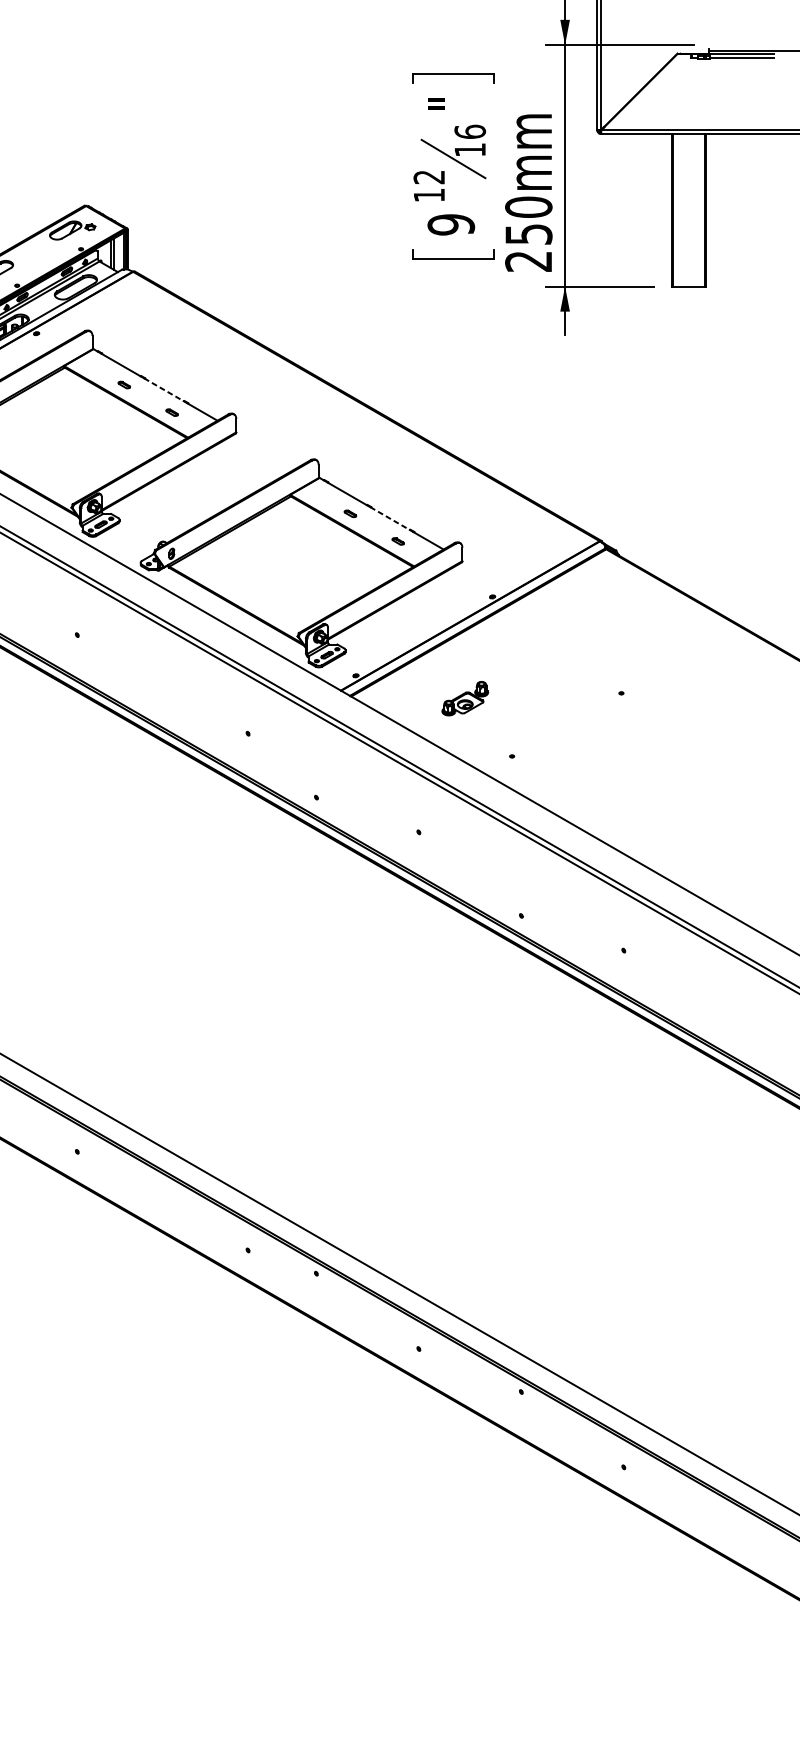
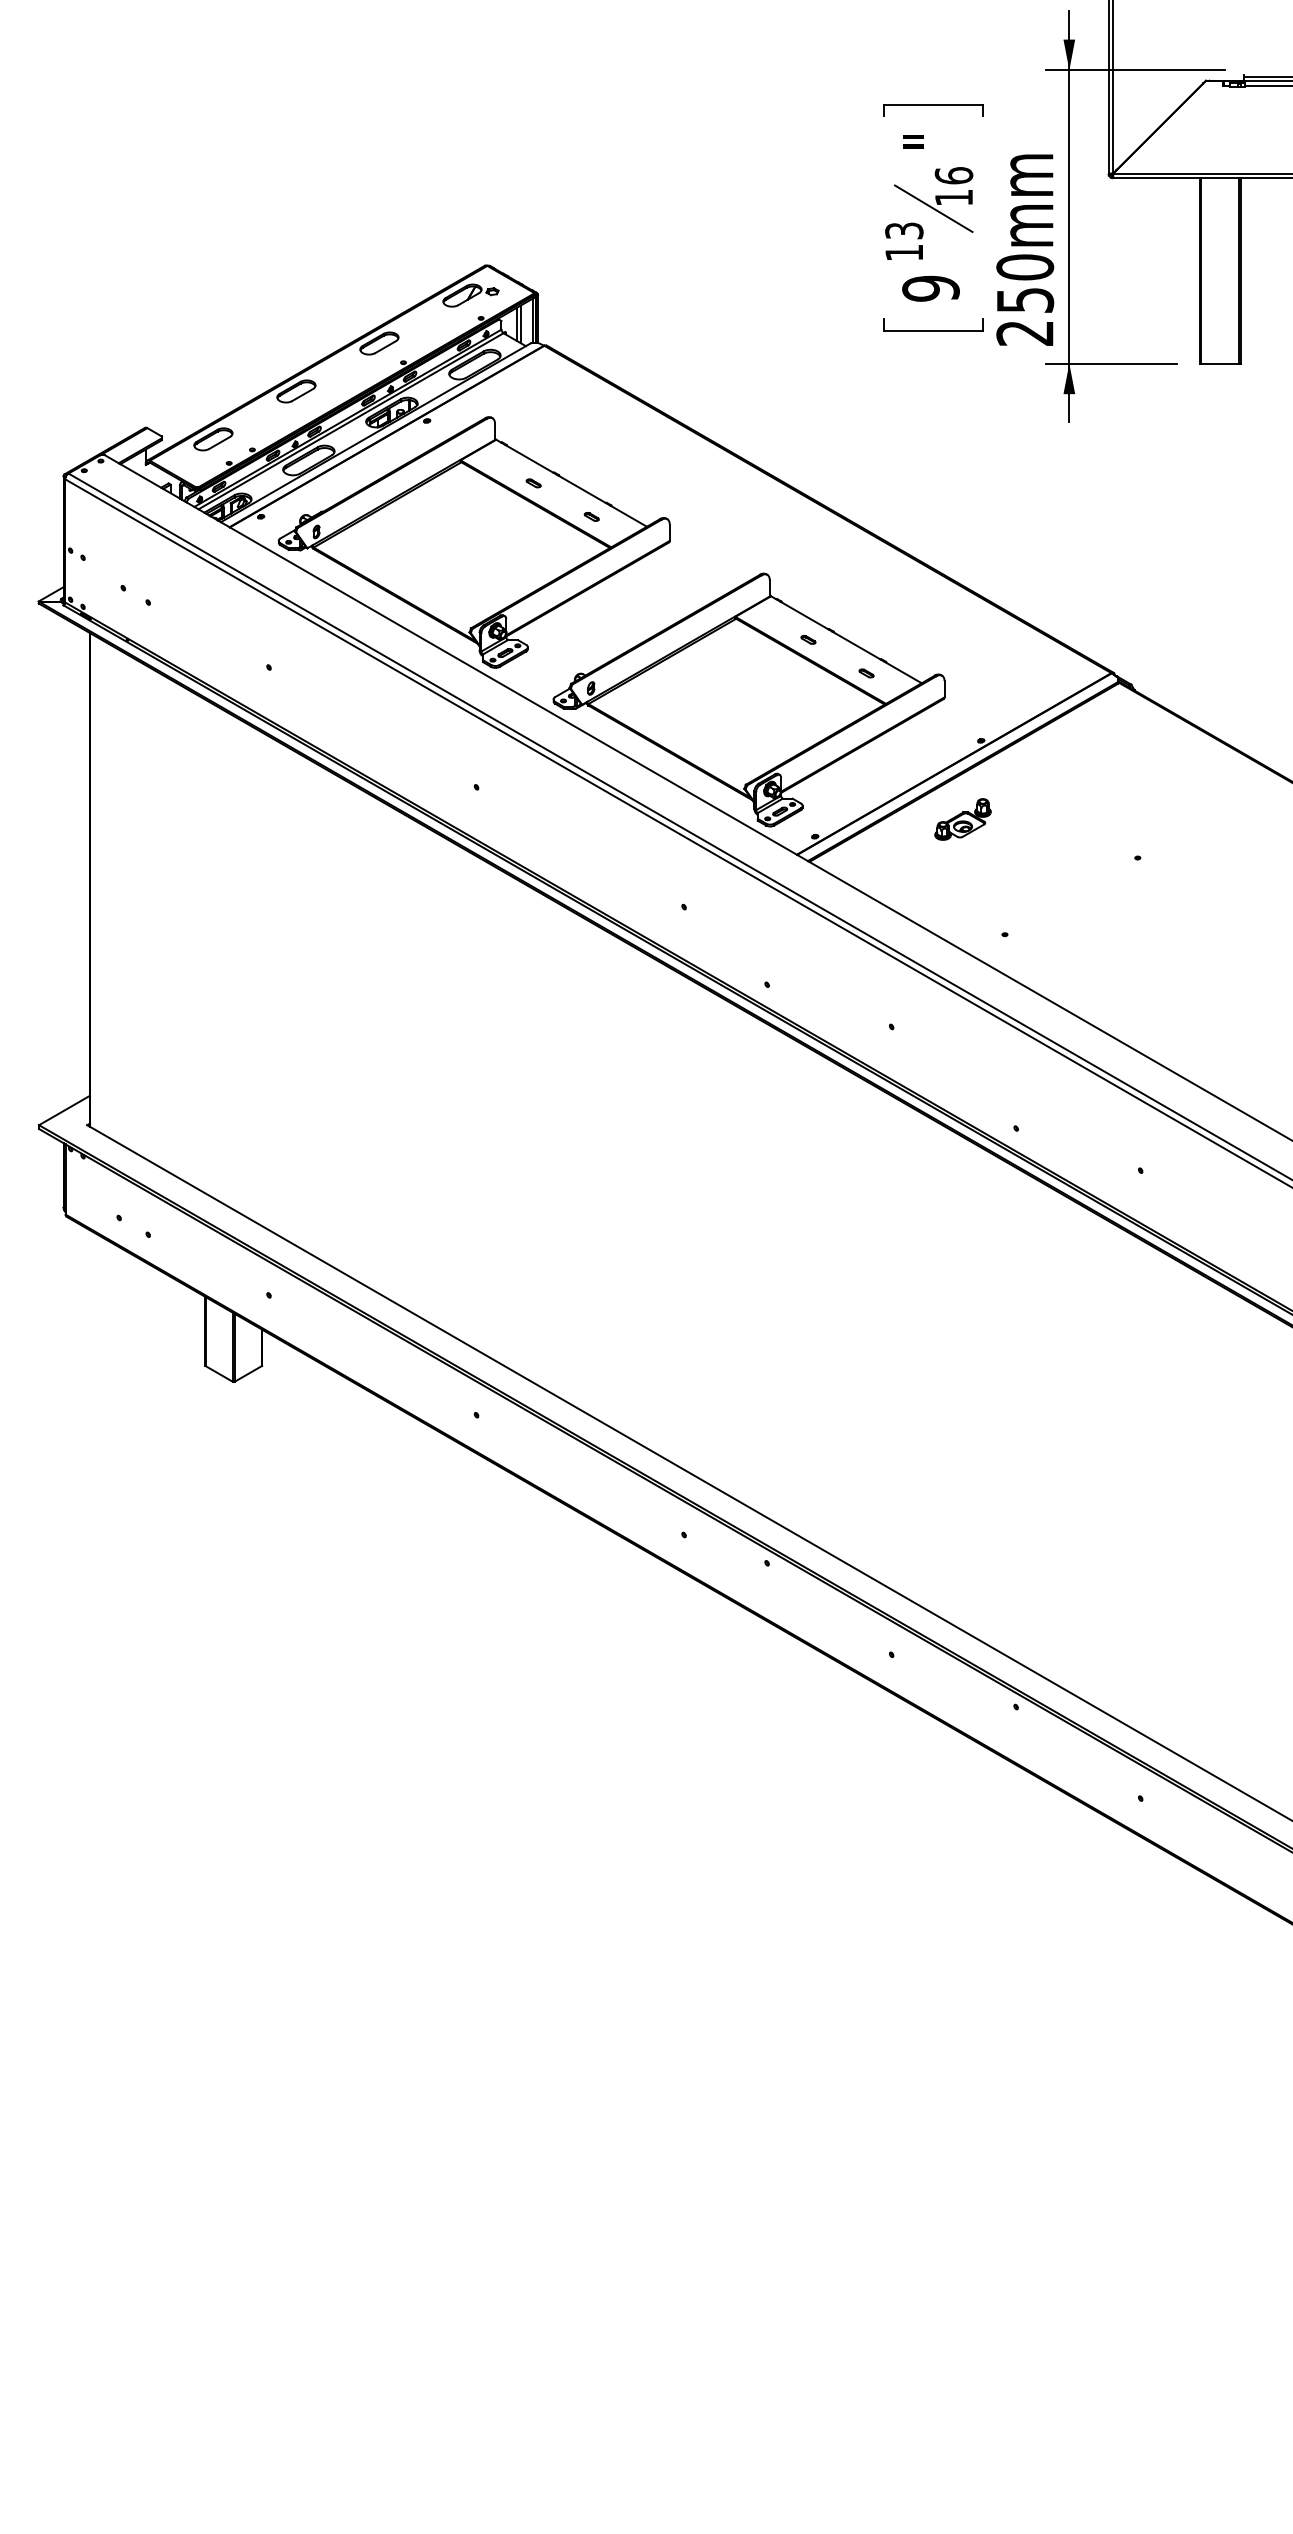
text: (429, 176) -> (904, 230), 12 -> 13
line: (163, 390) -> (581, 489), dashed -> solid
line: (389, 518) -> (856, 645), dashed -> solid
part: (464, 698) -> (962, 819), moved

